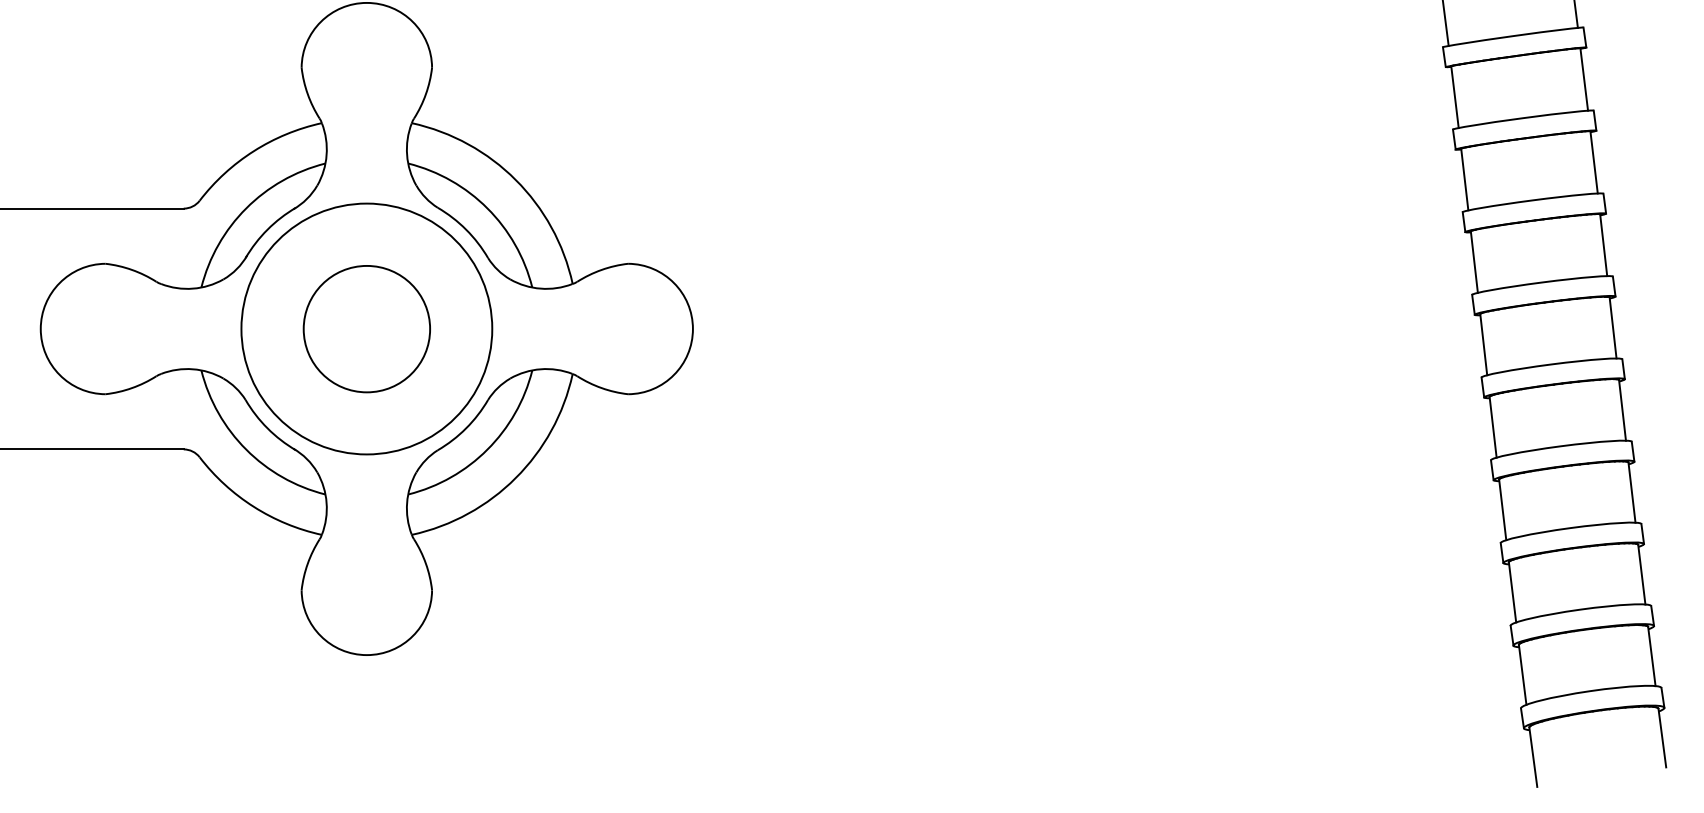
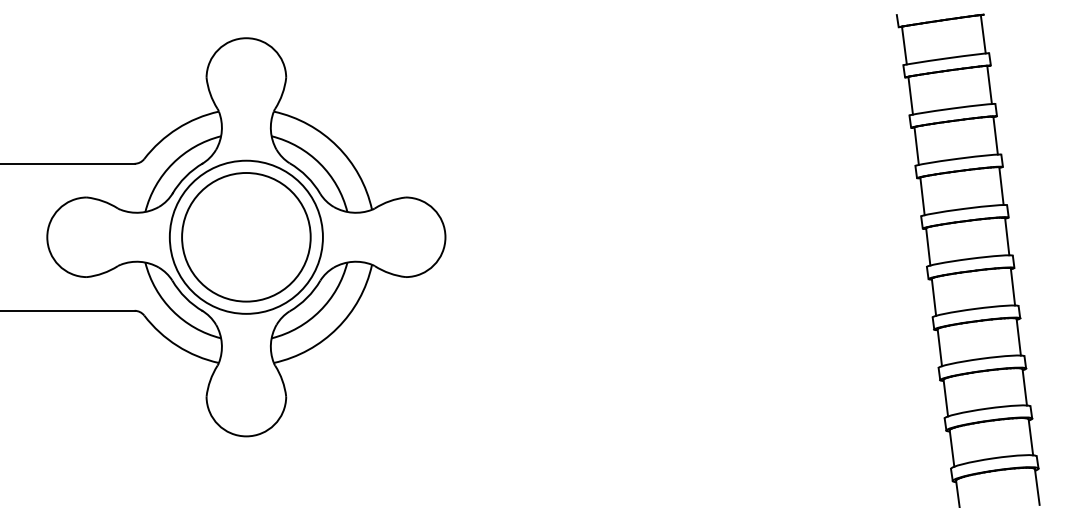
circle: (367, 329) -> (246, 237), size x1.67

